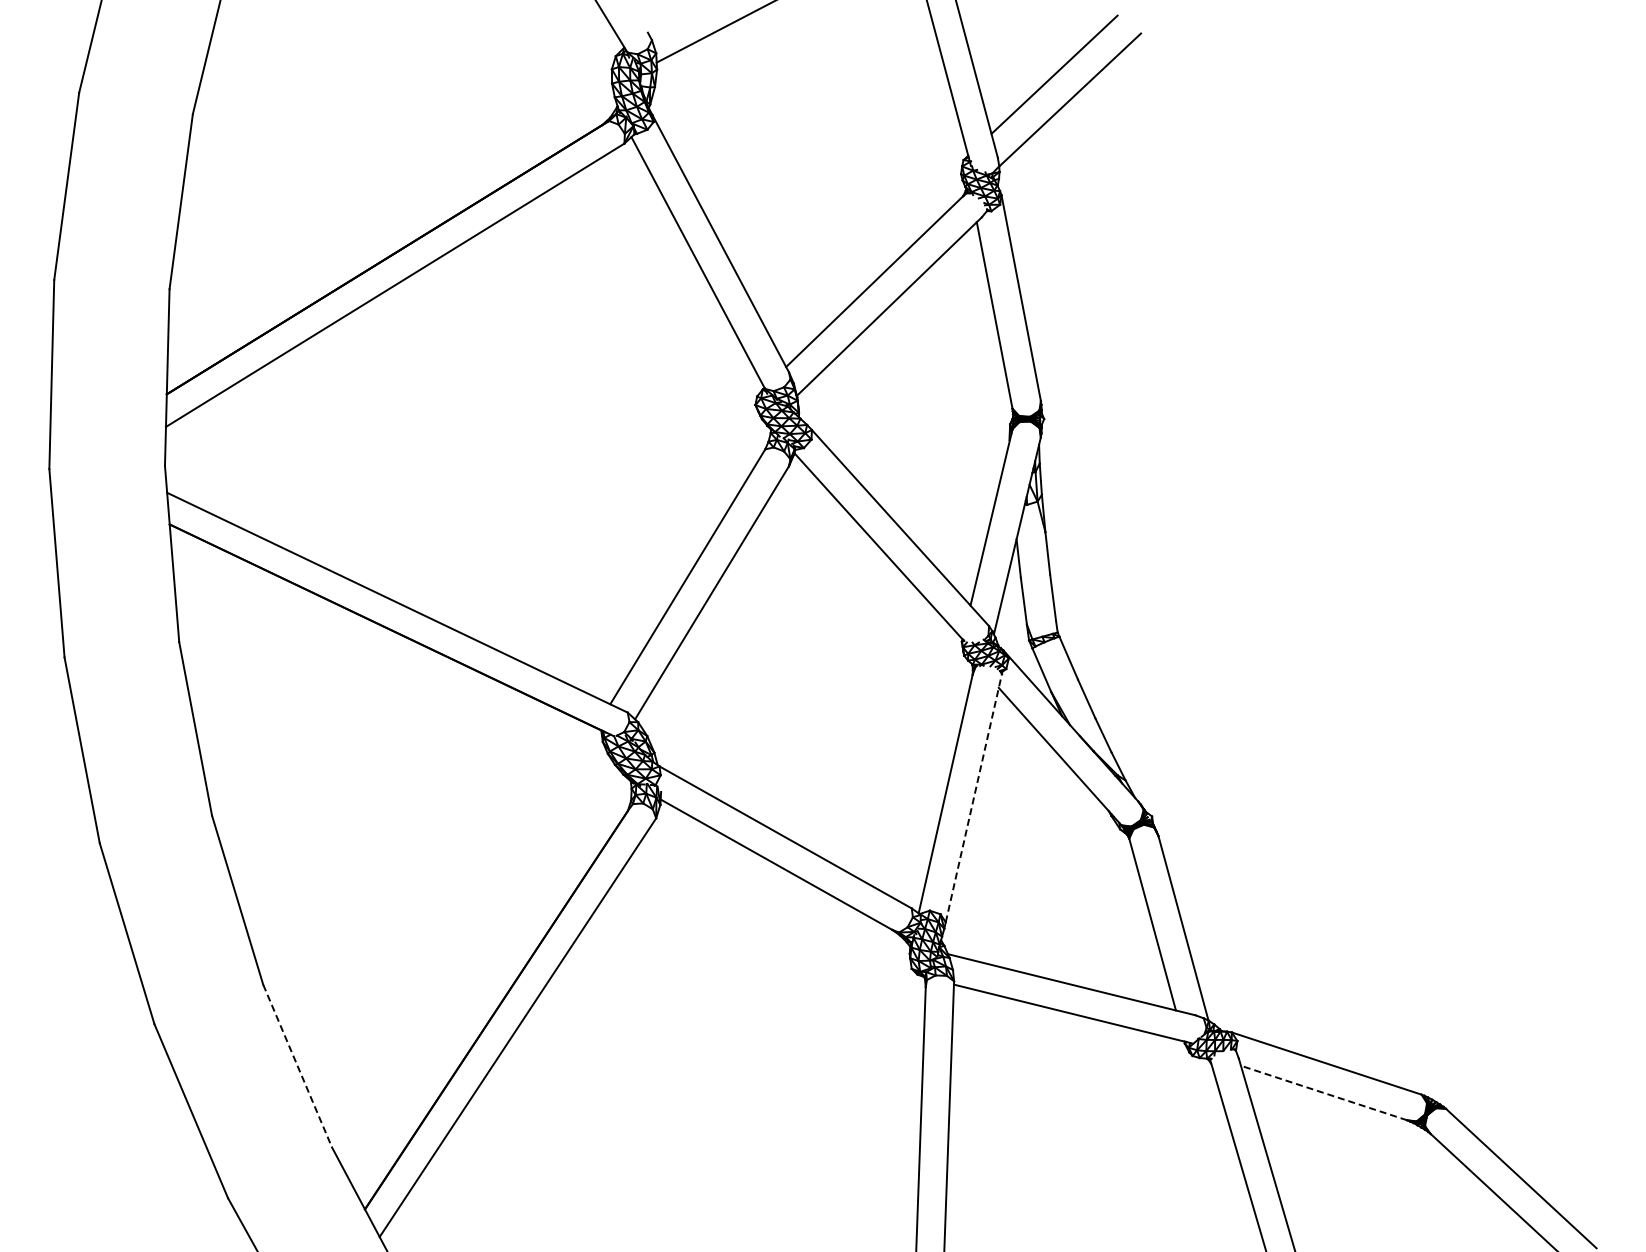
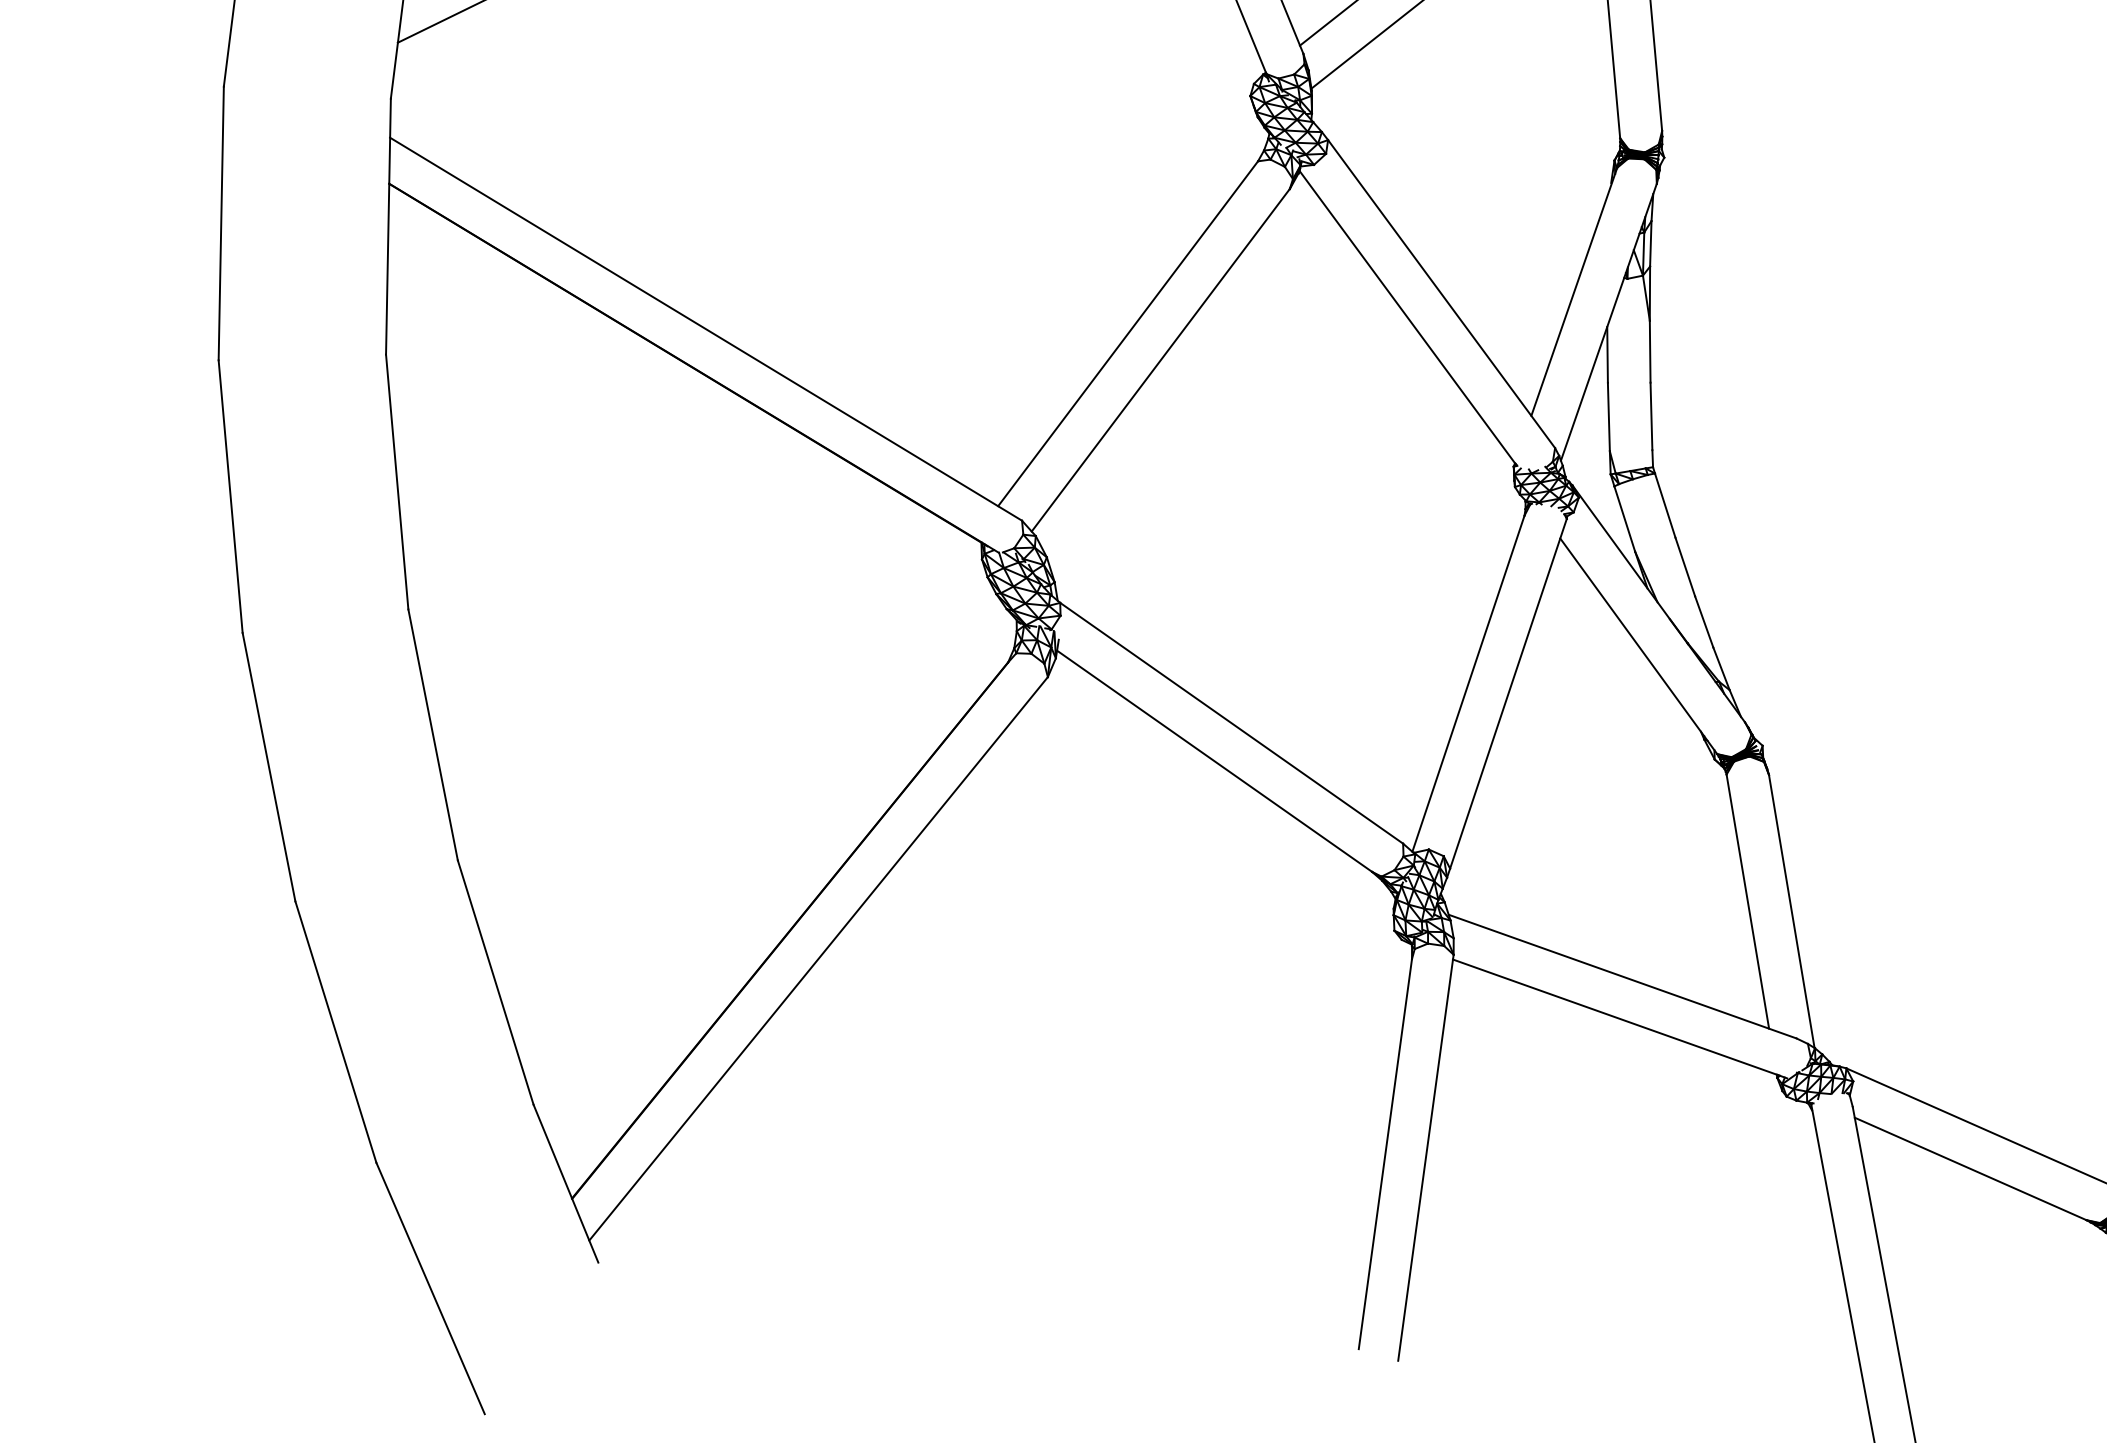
line: (973, 797) -> (1508, 692), dashed -> solid
line: (297, 1066) -> (495, 983), dashed -> solid
line: (1324, 1093) -> (1971, 1169), dashed -> solid

